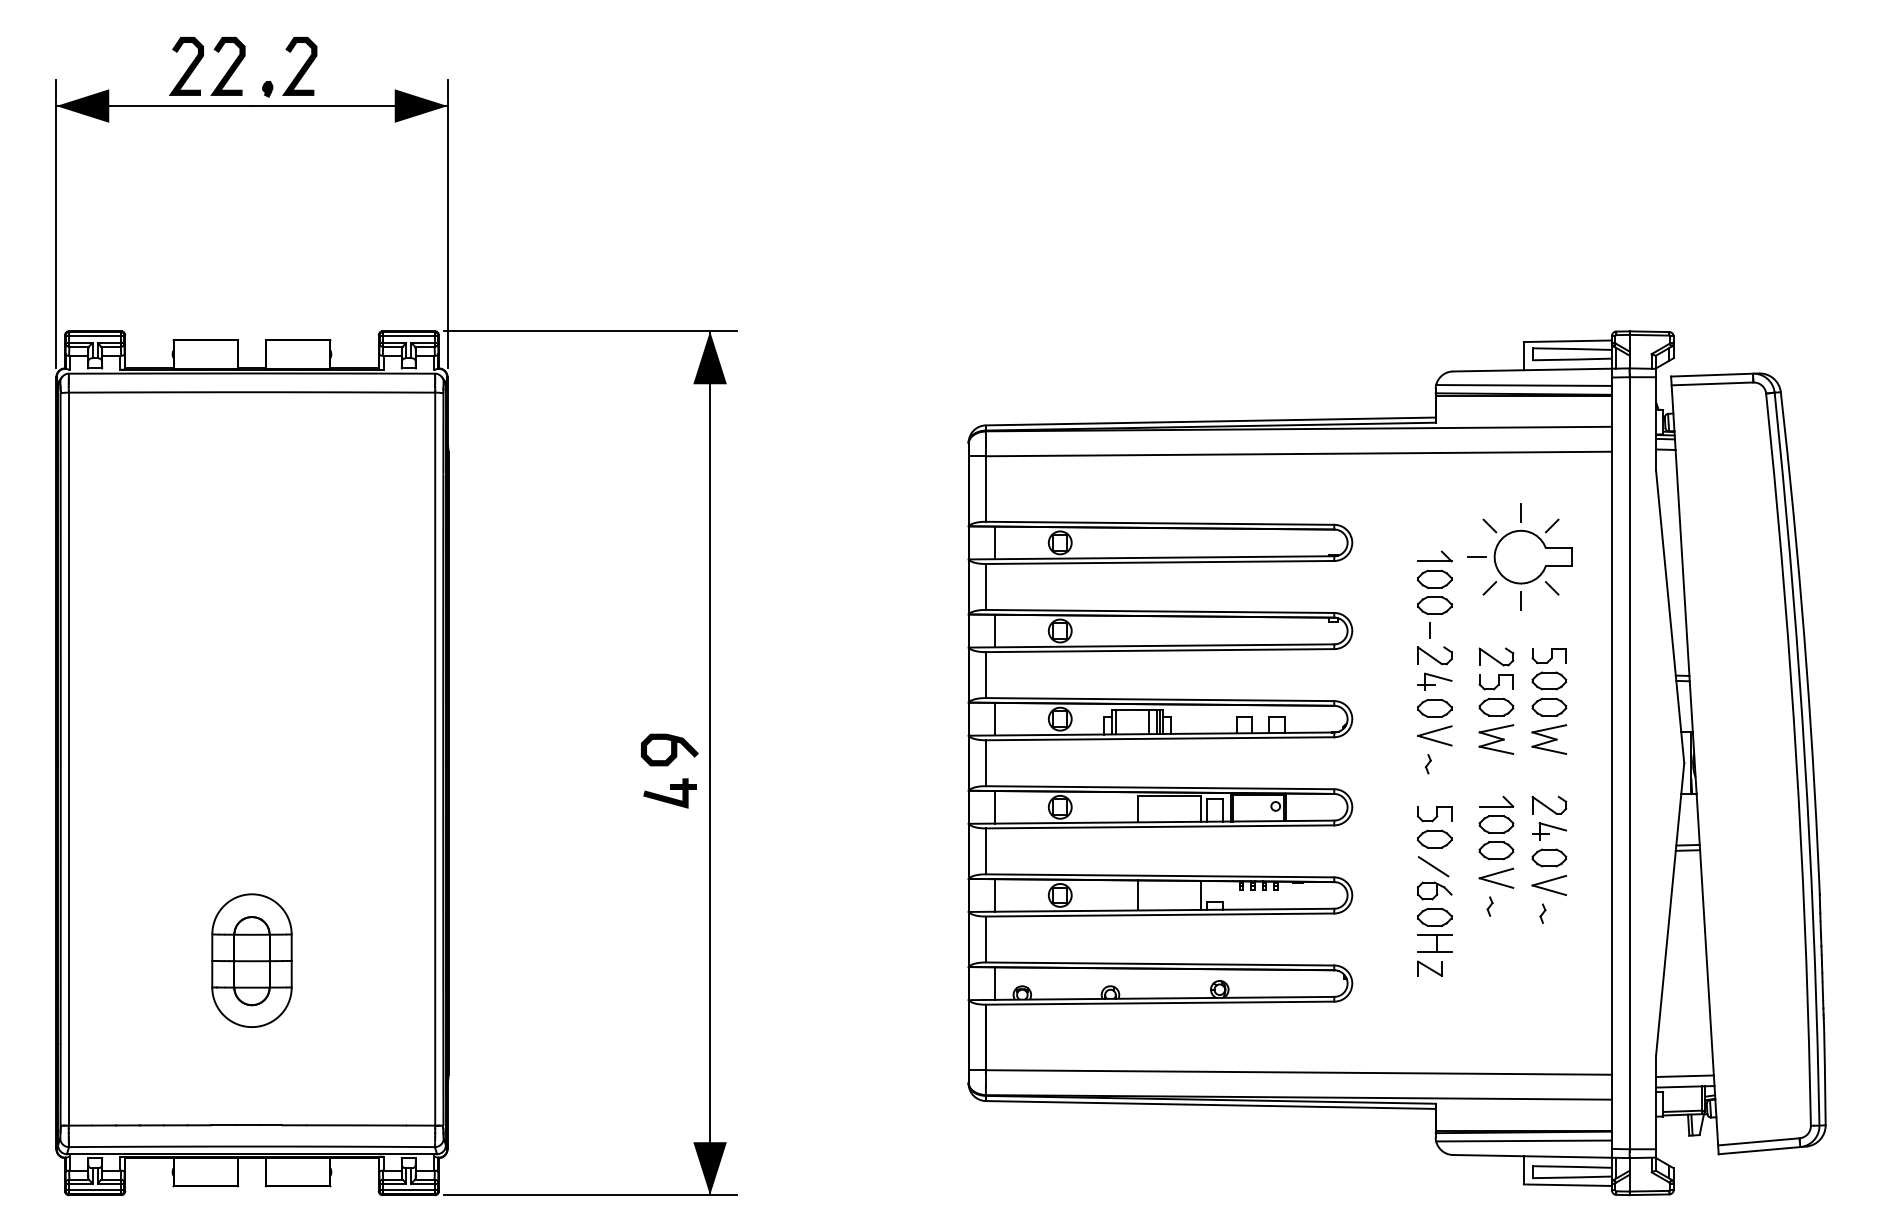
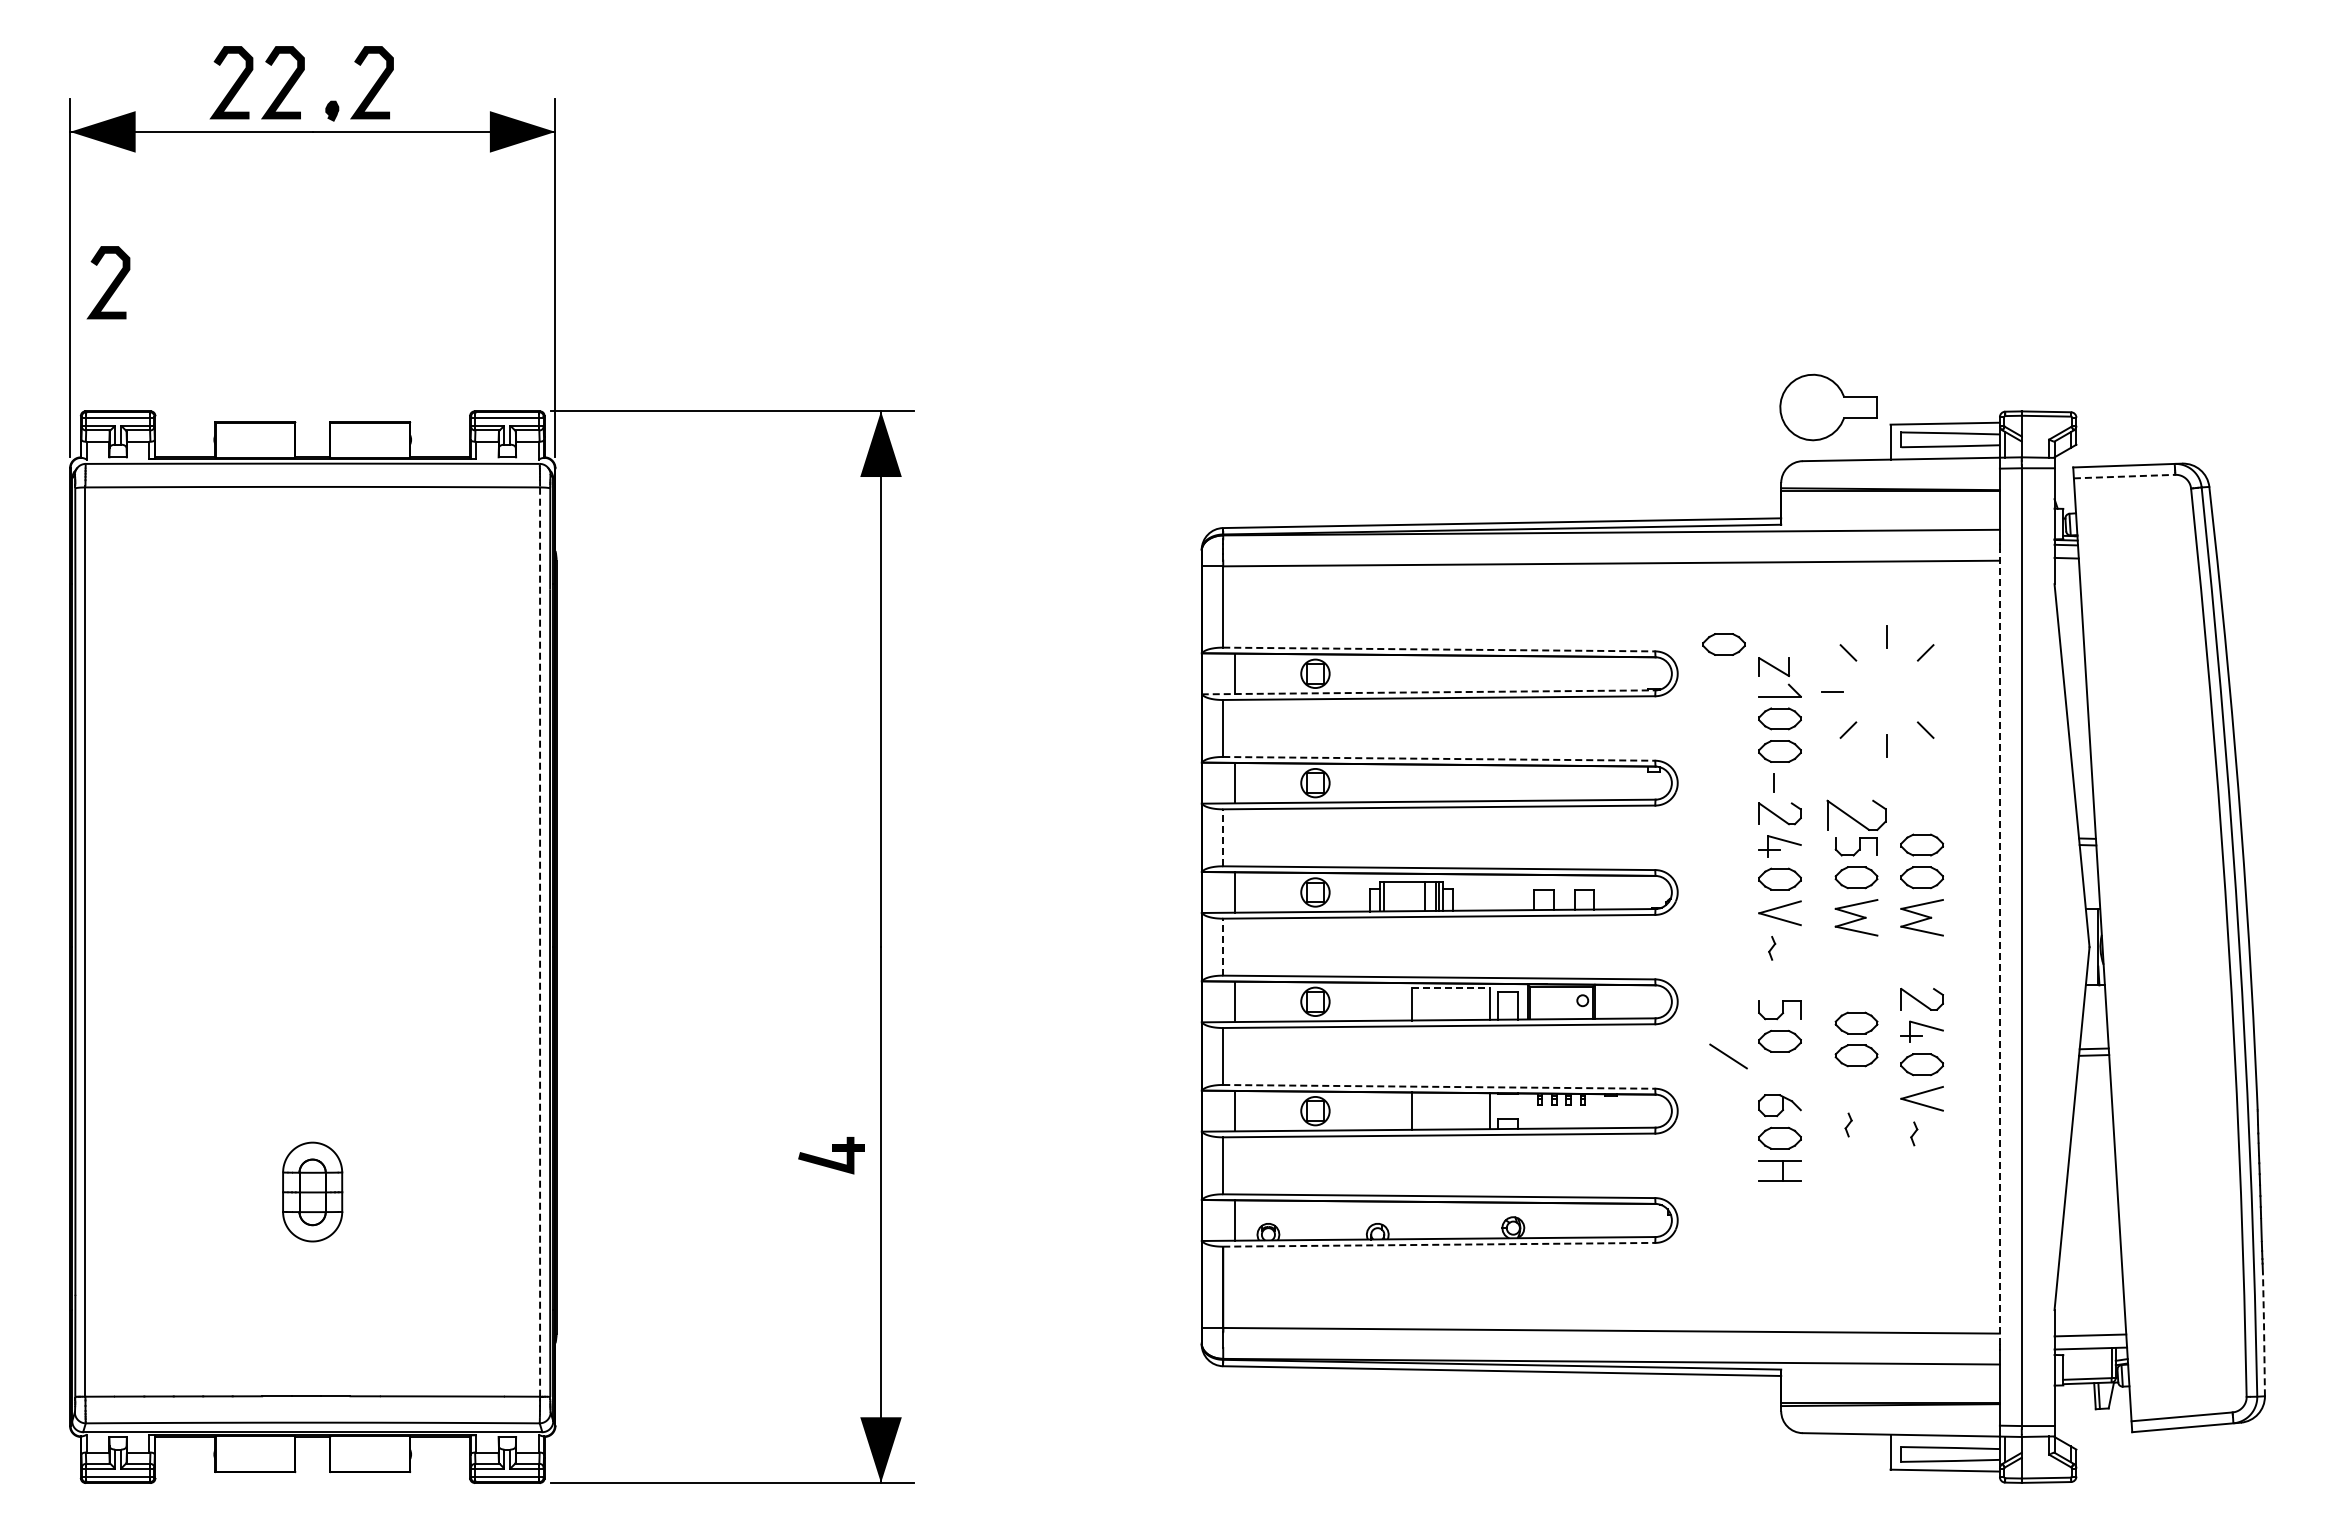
curve: (88, 229) -> (110, 284), added
line: (1712, 383) -> (2124, 476), solid -> dashed
line: (1523, 385) -> (1890, 478), removed
part: (1389, 519) -> (1723, 644), added
line: (1160, 523) -> (1439, 649), solid -> dashed
line: (1151, 557) -> (1428, 692), solid -> dashed
part: (1533, 557) -> (1828, 407), moved
line: (1160, 611) -> (1439, 758), solid -> dashed
part: (1548, 655) -> (1921, 813), removed
part: (1496, 657) -> (1856, 815), size x1.4
line: (986, 674) -> (1223, 837), solid -> dashed
curve: (670, 749) -> (832, 930), removed
line: (435, 758) -> (540, 941), solid -> dashed
line: (986, 762) -> (1223, 946), solid -> dashed
line: (1611, 763) -> (1999, 947), solid -> dashed
part: (670, 793) -> (831, 1155), moved
line: (1169, 796) -> (1451, 988), solid -> dashed
part: (1496, 801) -> (1856, 994), removed
line: (1433, 866) -> (1728, 1056), moved
line: (1160, 875) -> (1439, 1086), solid -> dashed
part: (1496, 877) -> (1856, 1089), removed
part: (251, 960) -> (312, 1191), size x0.6
part: (1429, 968) -> (1773, 666), moved
line: (1160, 1002) -> (1439, 1244), solid -> dashed
line: (1825, 1075) -> (2264, 1334), solid -> dashed
line: (1523, 1140) -> (1890, 1415), removed

